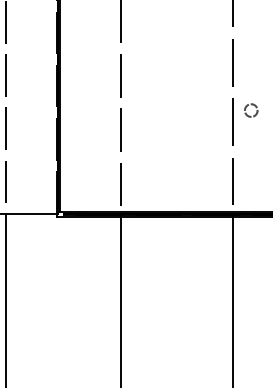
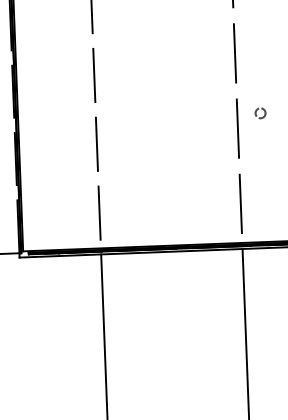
circle: (250, 110) -> (259, 113), size x0.62

